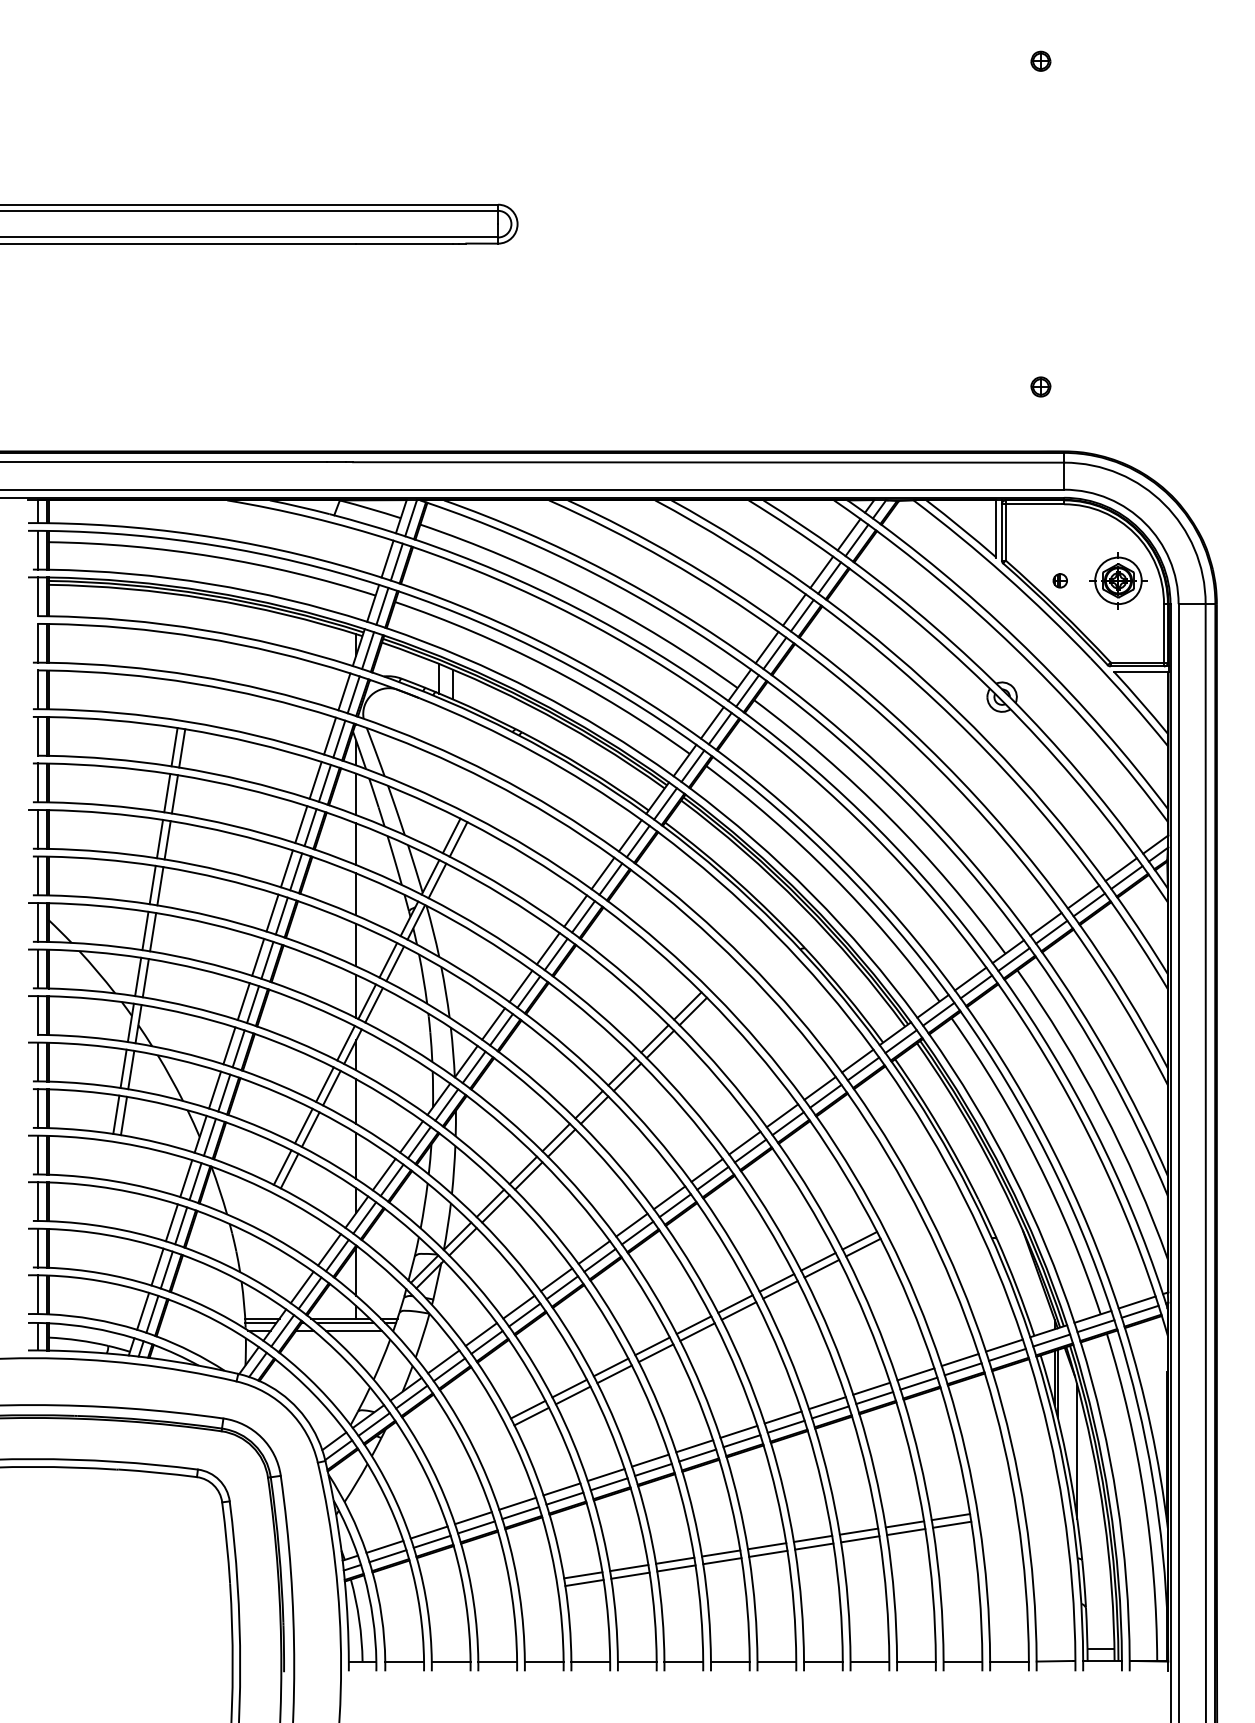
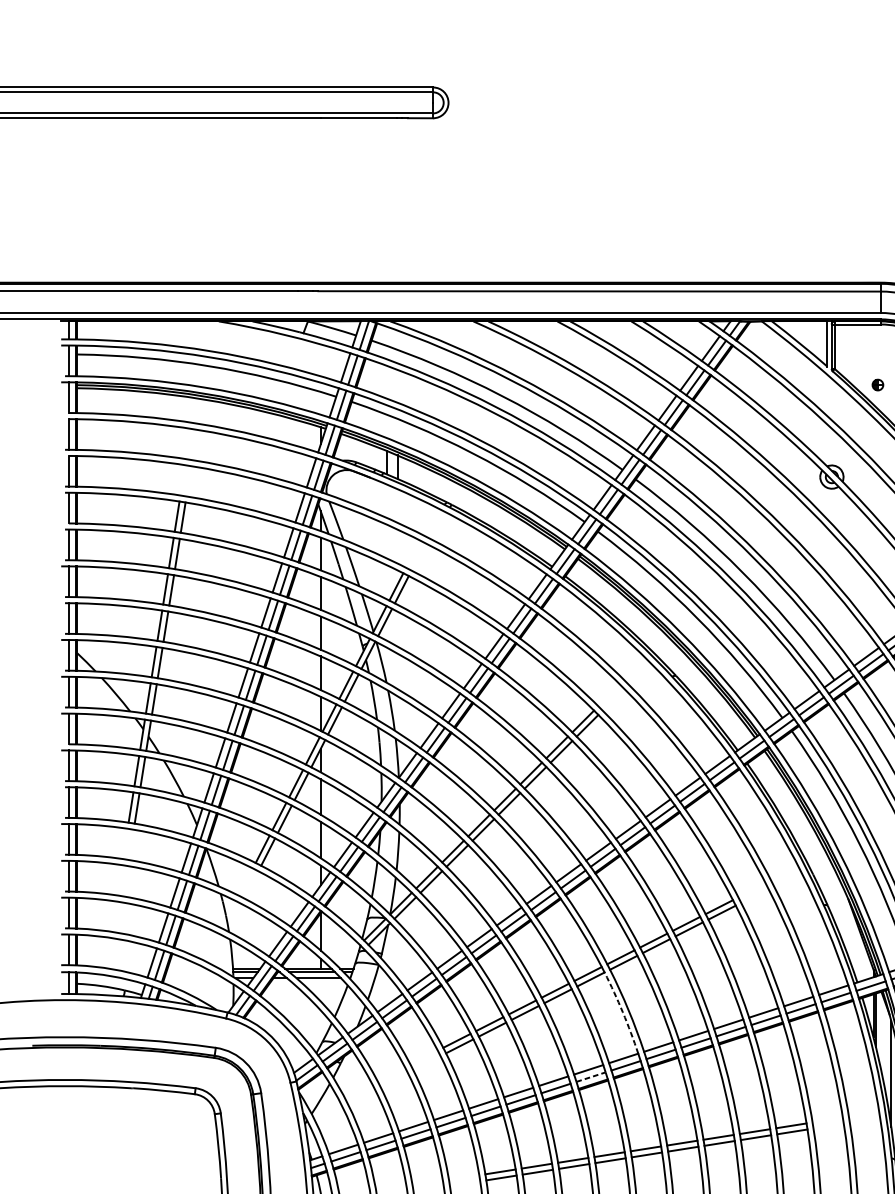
part: (1040, 386) -> (862, 231), removed
arc: (737, 1373) -> (622, 1012), solid -> dashed
line: (698, 1455) -> (591, 1077), solid -> dashed

